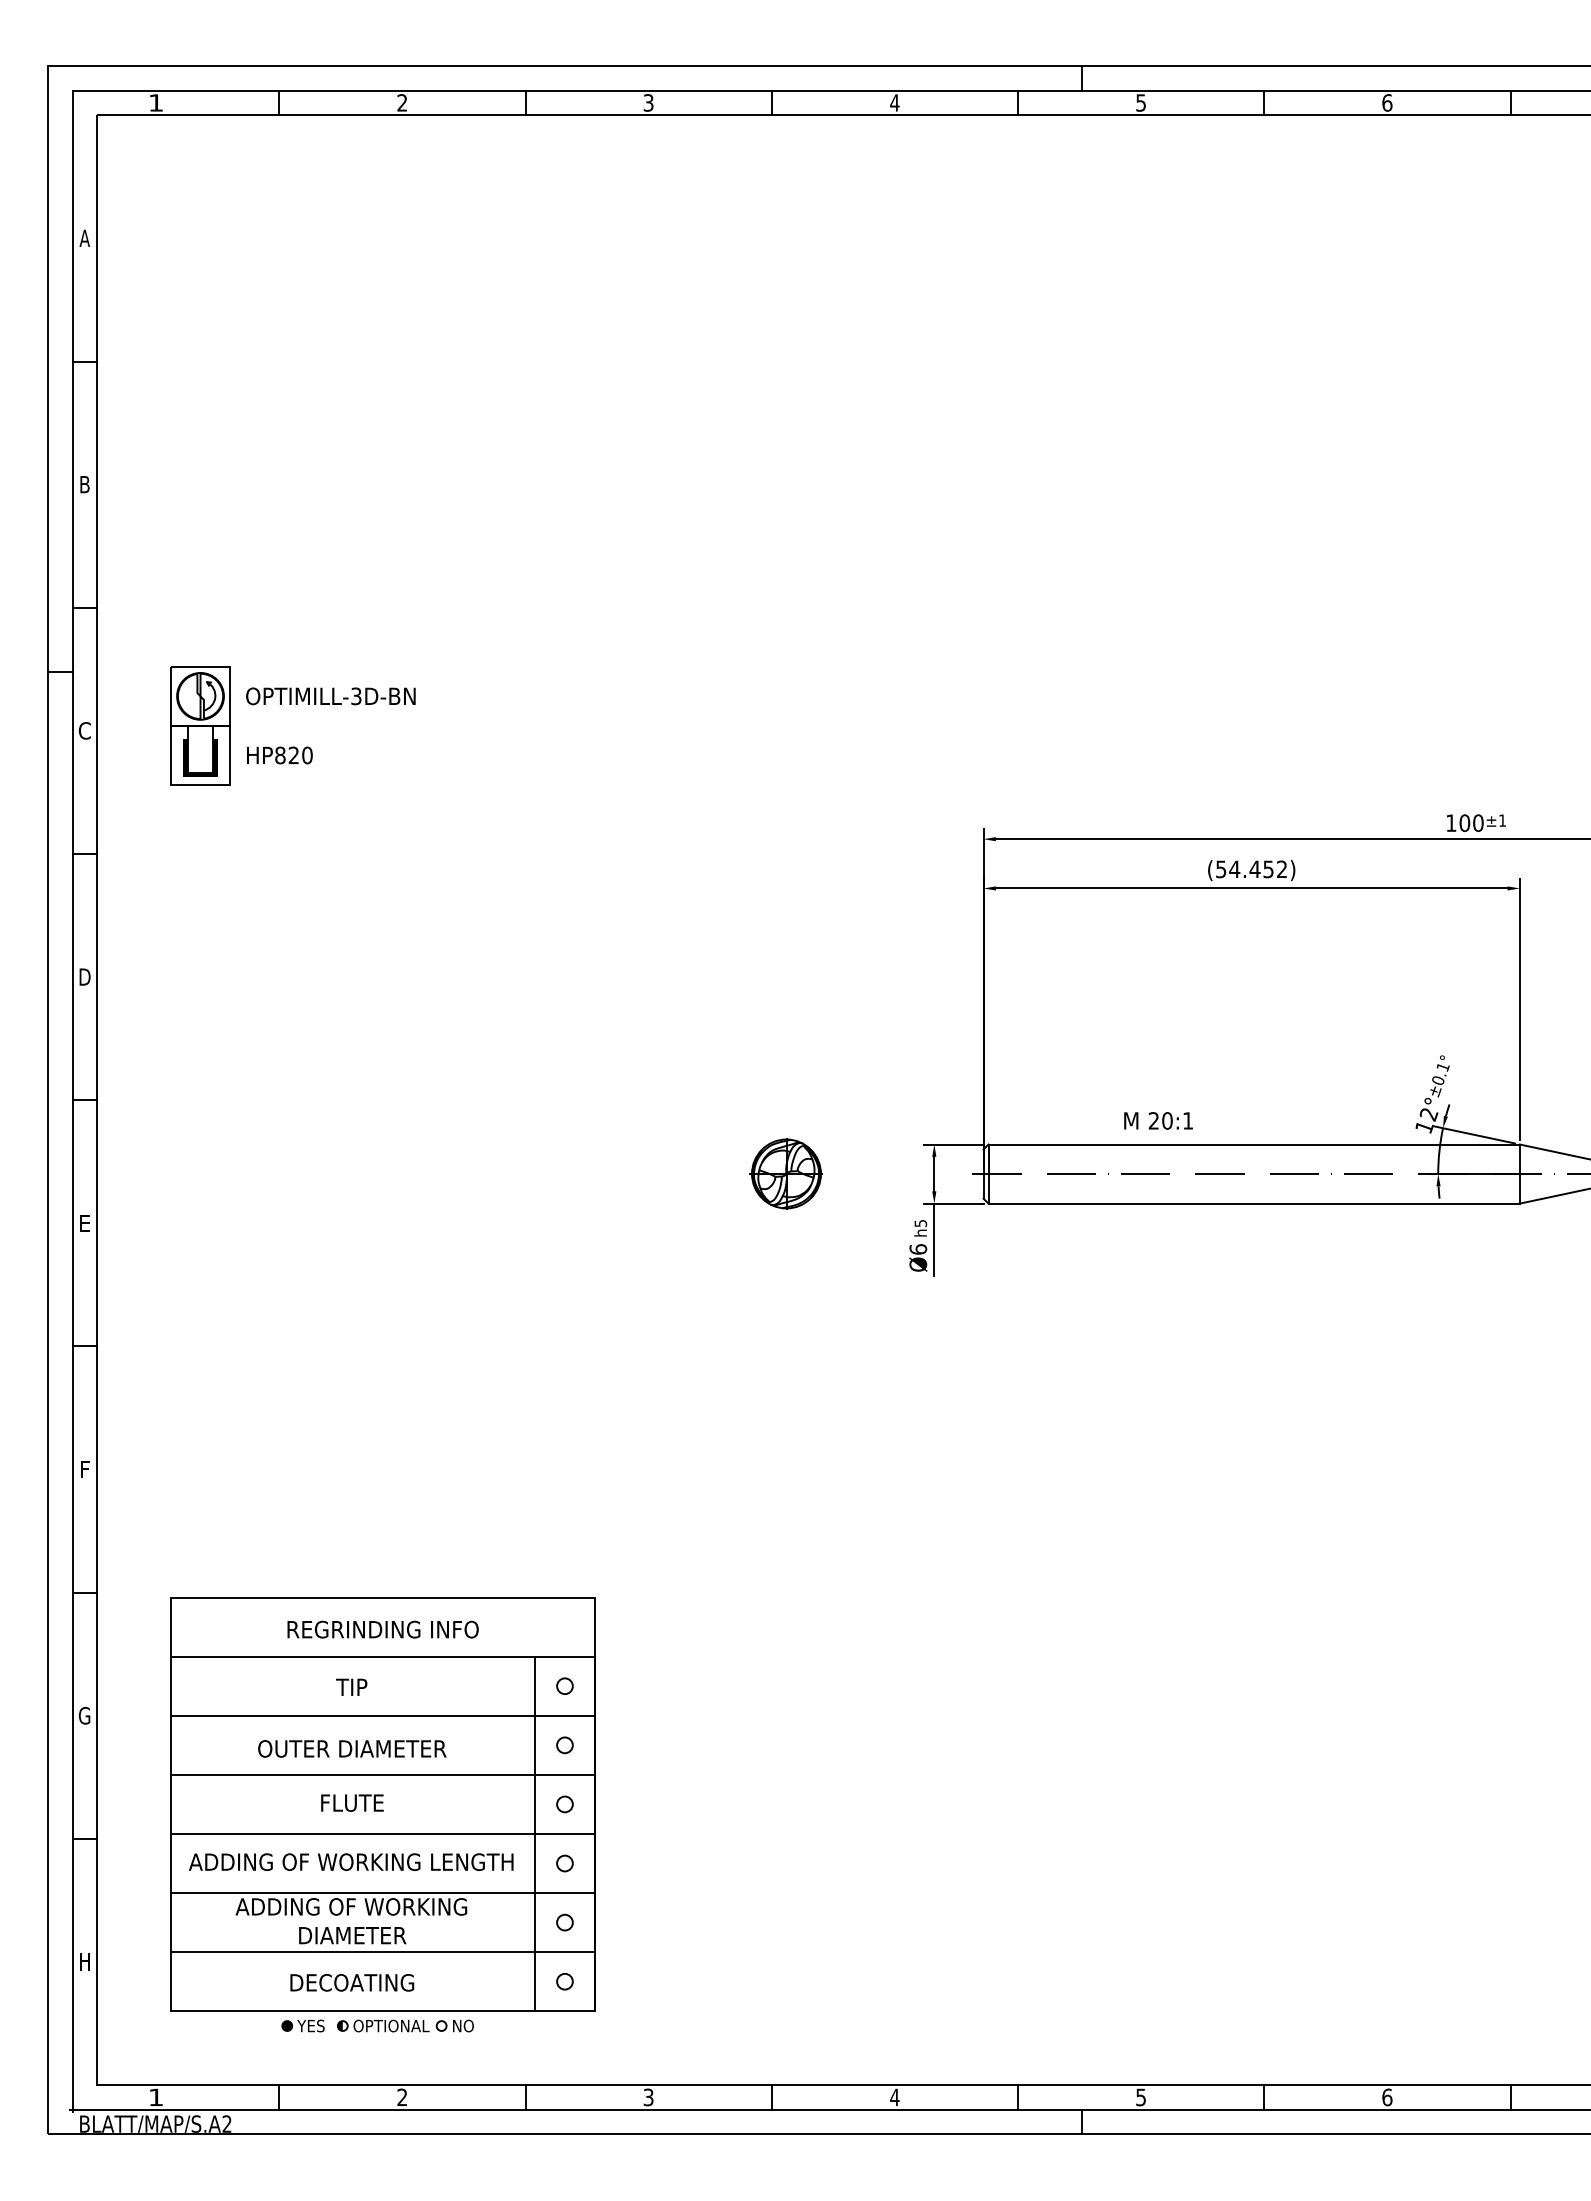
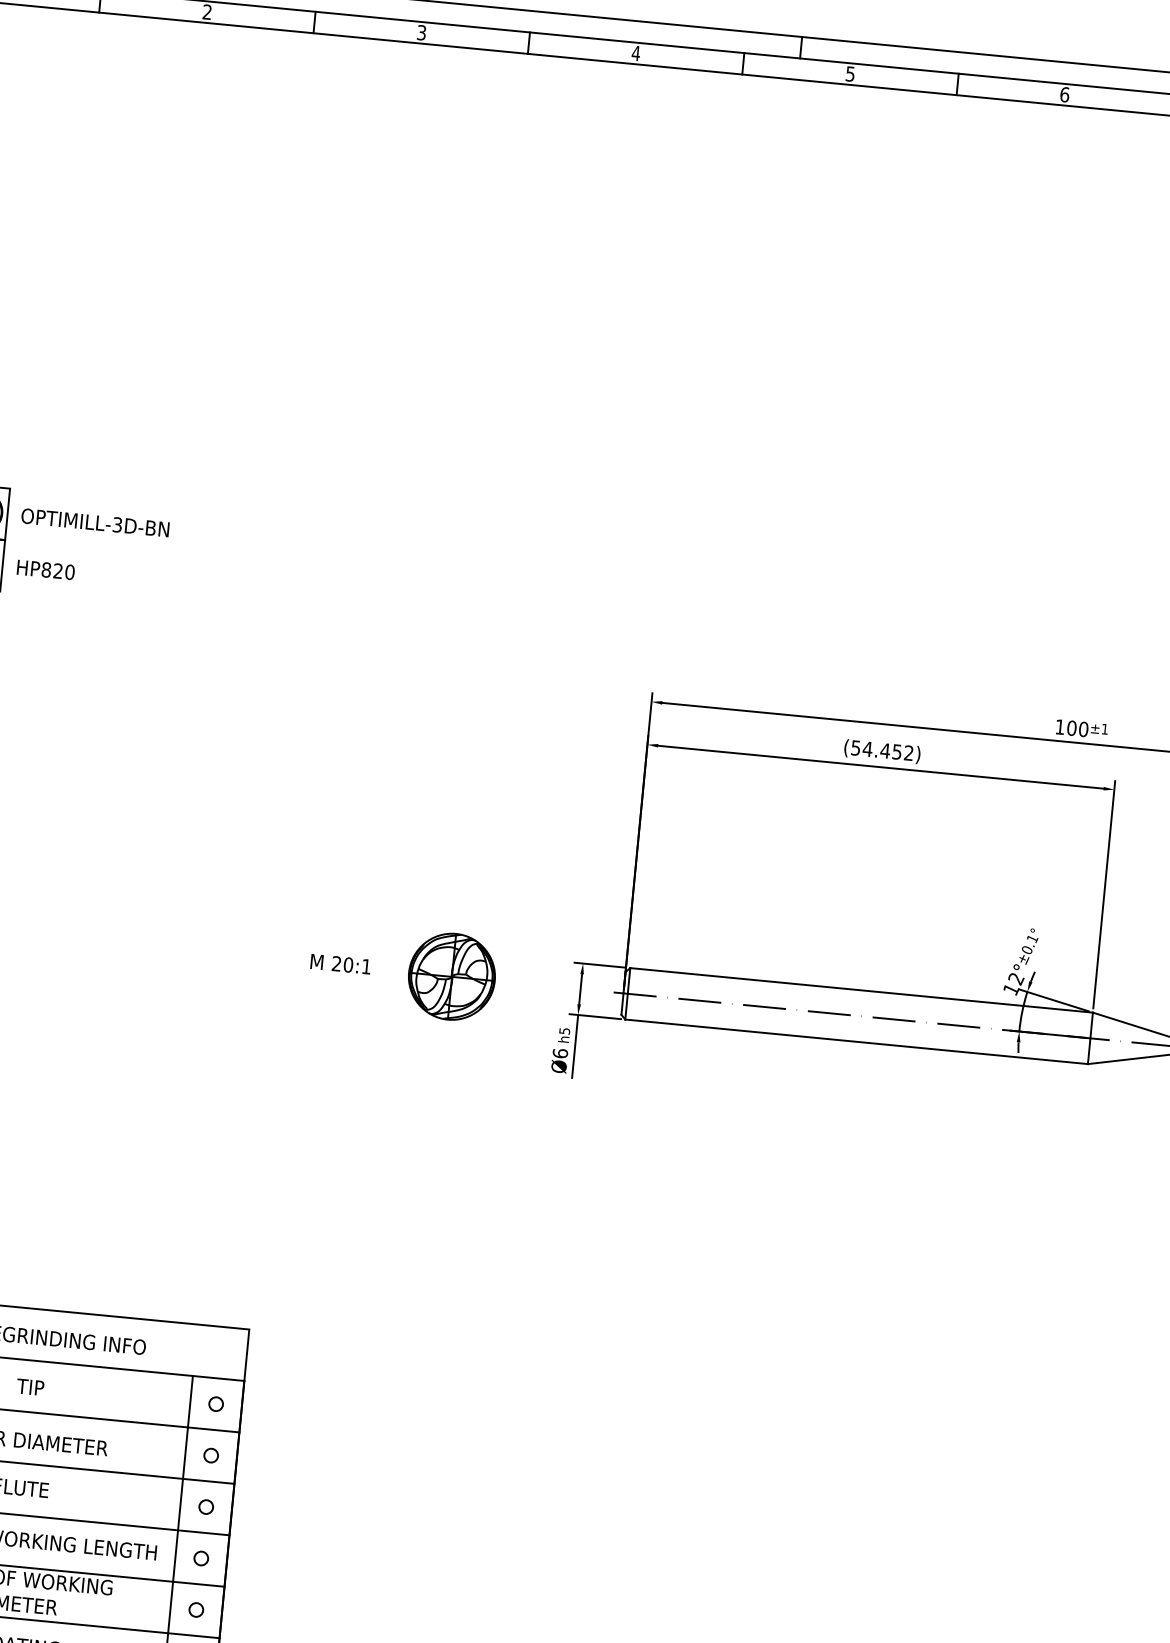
text: (1158, 1120) -> (340, 963), moved
part: (786, 1173) -> (452, 976), size x1.43

